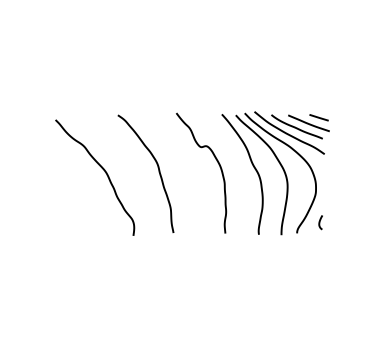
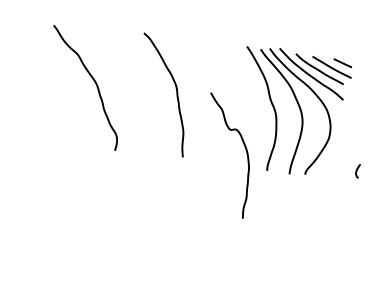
curve: (216, 161) -> (243, 146), moved
curve: (102, 169) -> (93, 80), moved
curve: (320, 222) -> (357, 171), moved

